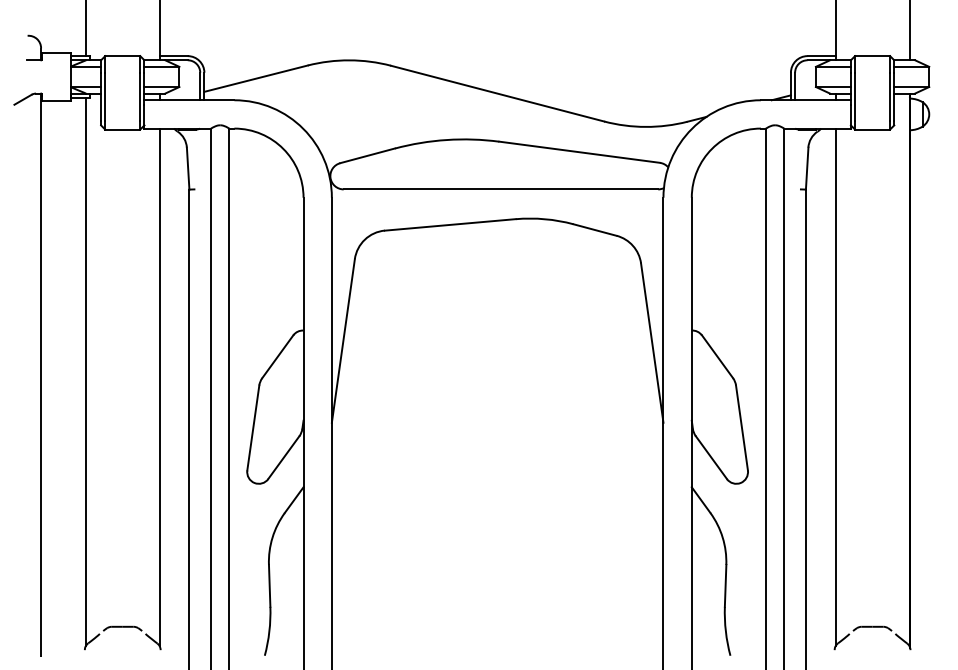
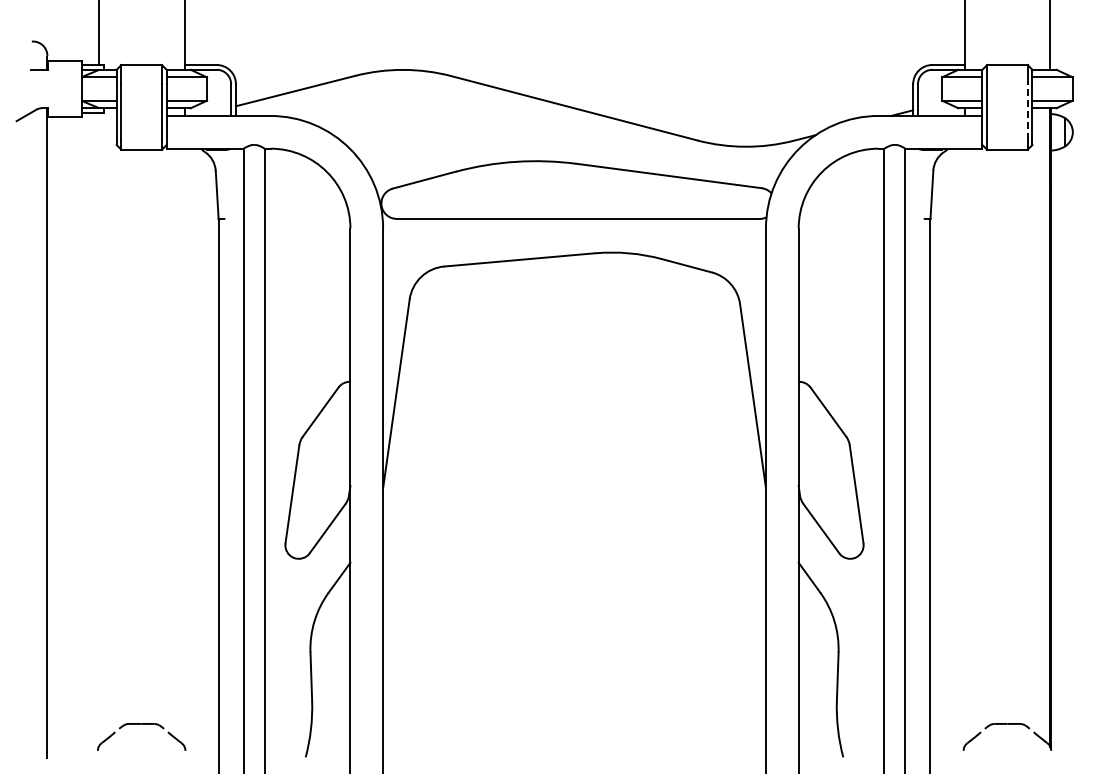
line: (889, 97) -> (1027, 112), solid -> dashed
line: (85, 371) -> (98, 429), removed
line: (159, 387) -> (184, 447), removed
line: (835, 387) -> (964, 447), removed

